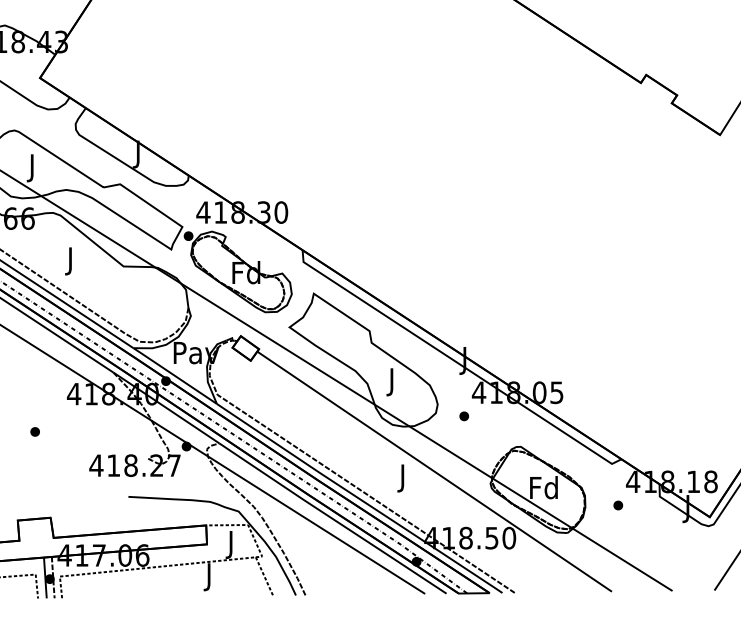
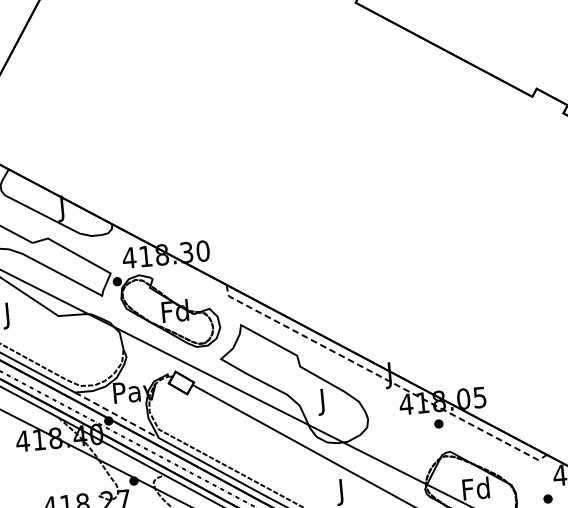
line: (457, 362) -> (383, 377), solid -> dashed
line: (174, 375) -> (116, 414), solid -> dashed
part: (463, 416) -> (438, 424), moved

